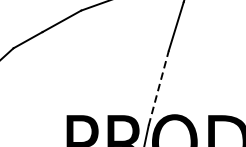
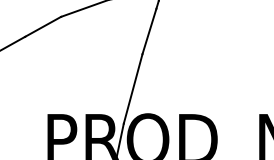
line: (159, 87) -> (133, 88), dashed -> solid

